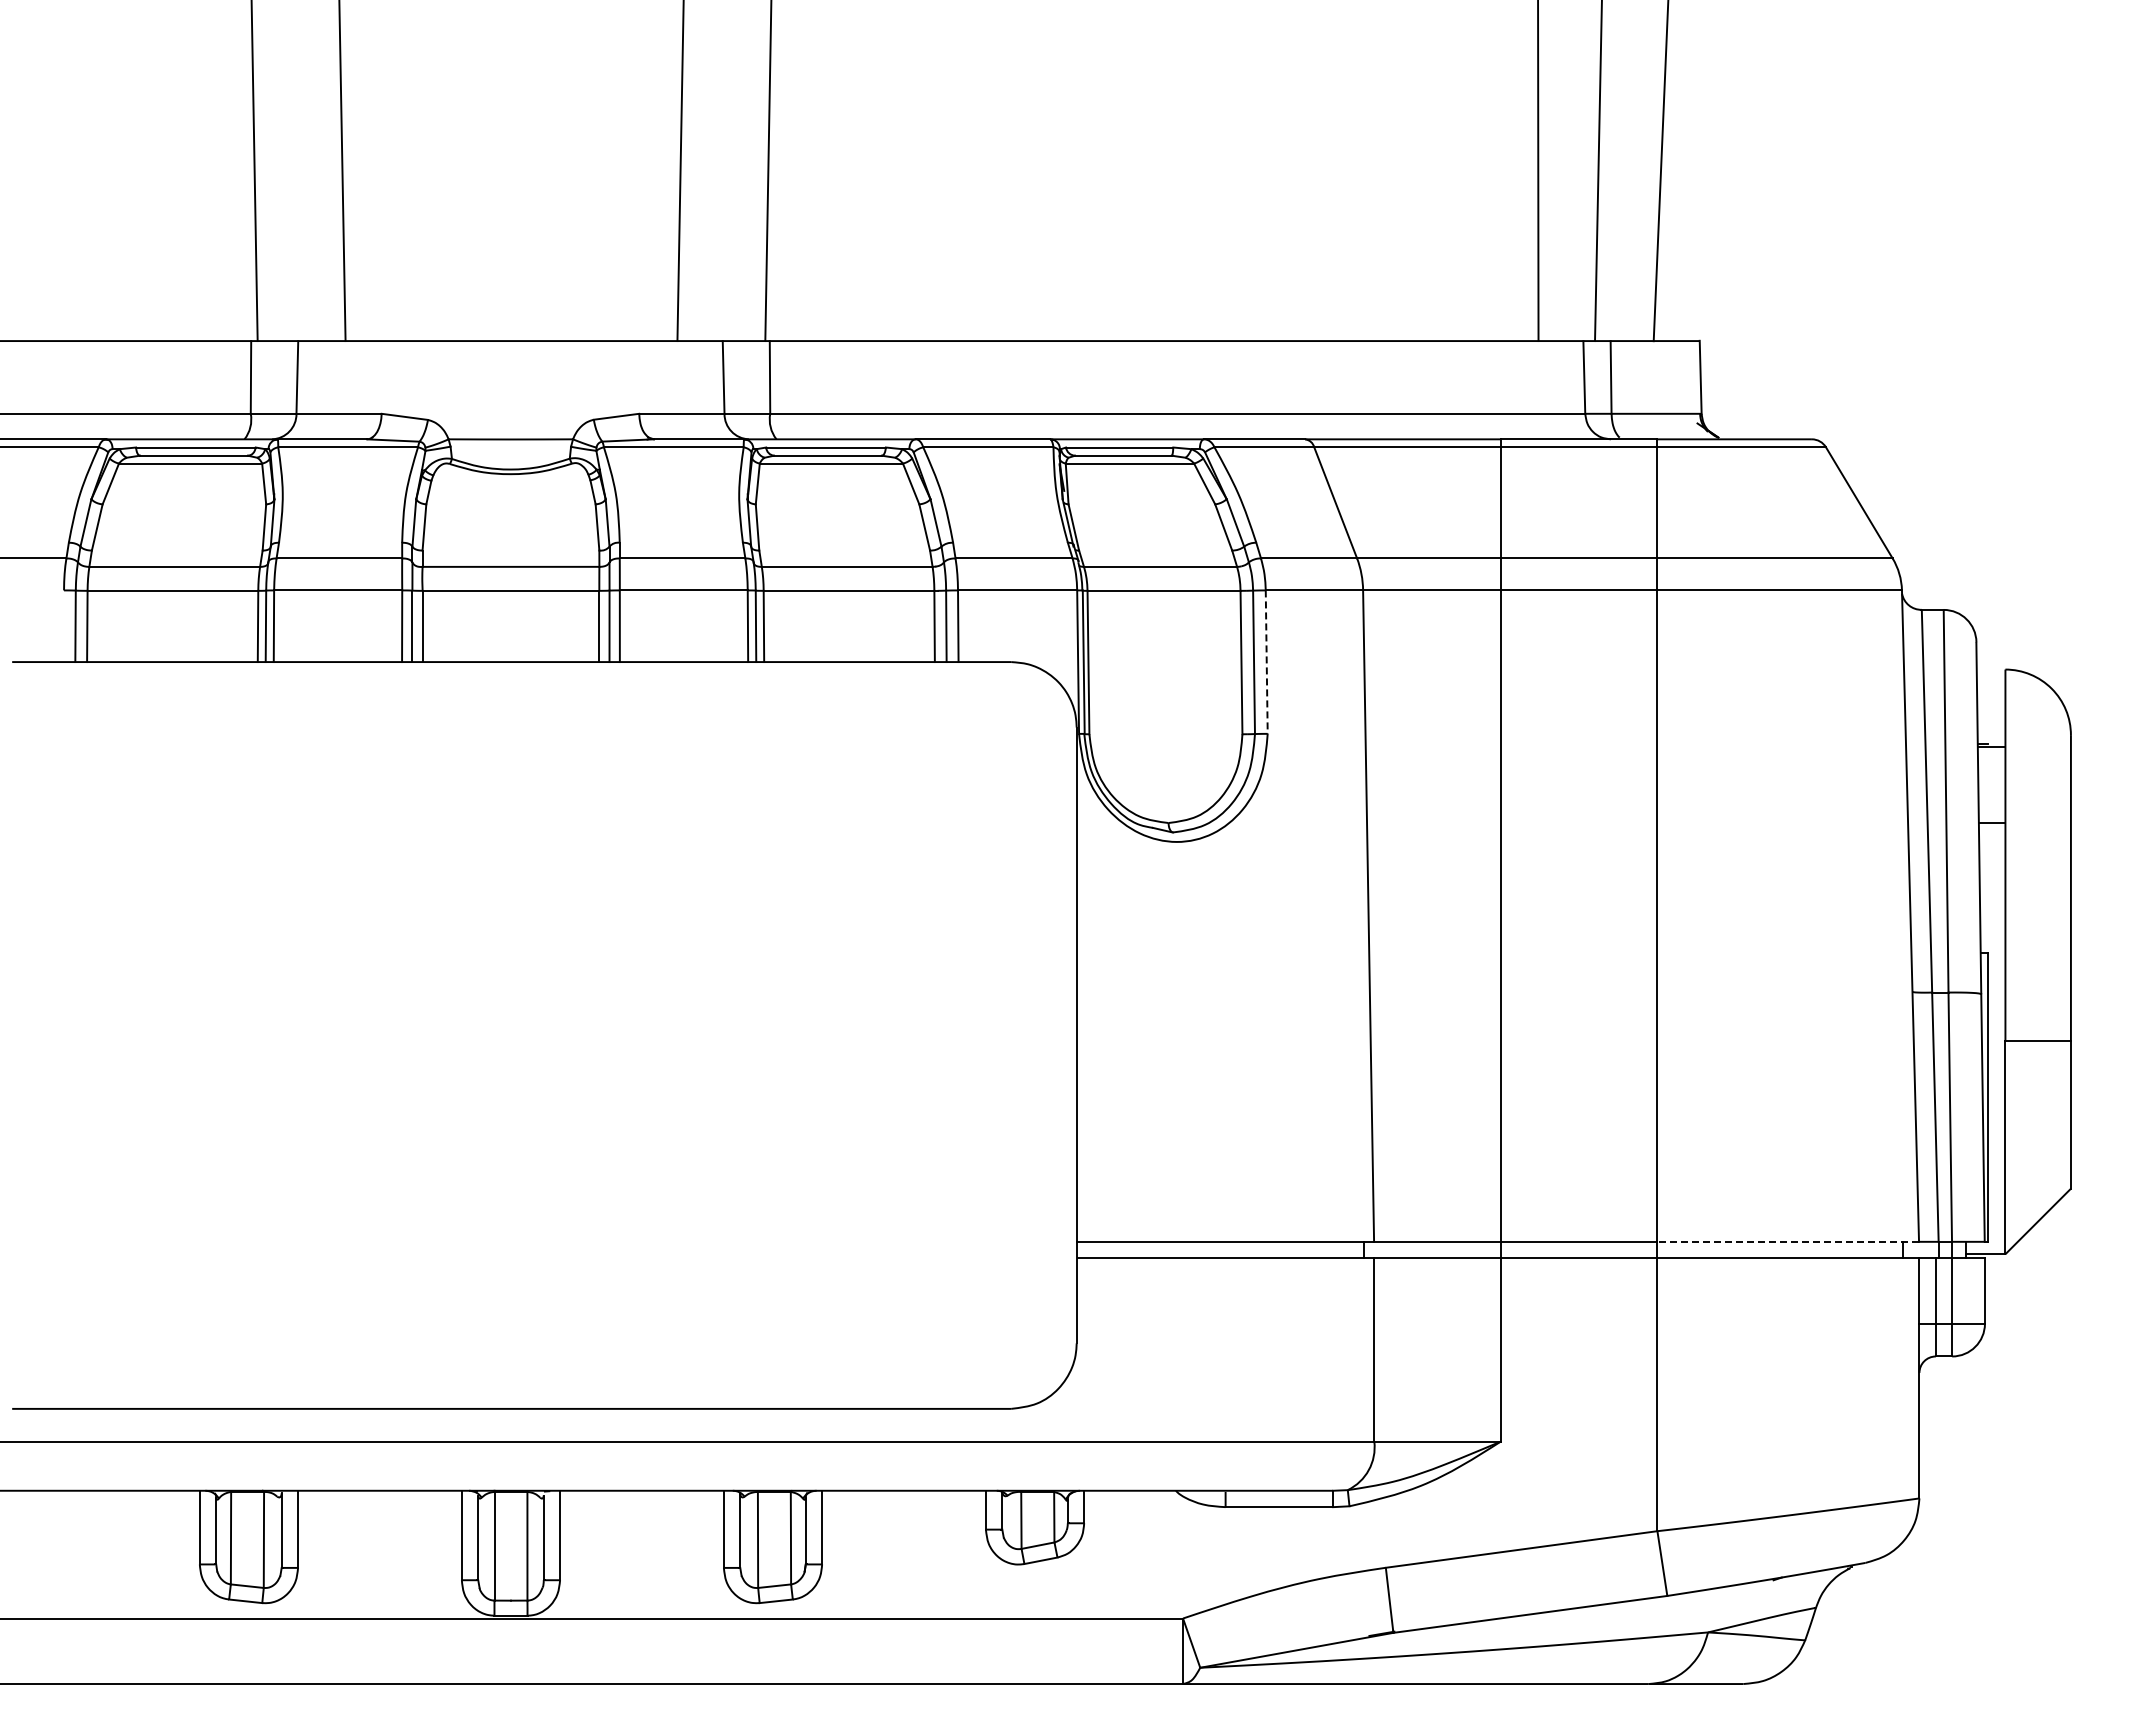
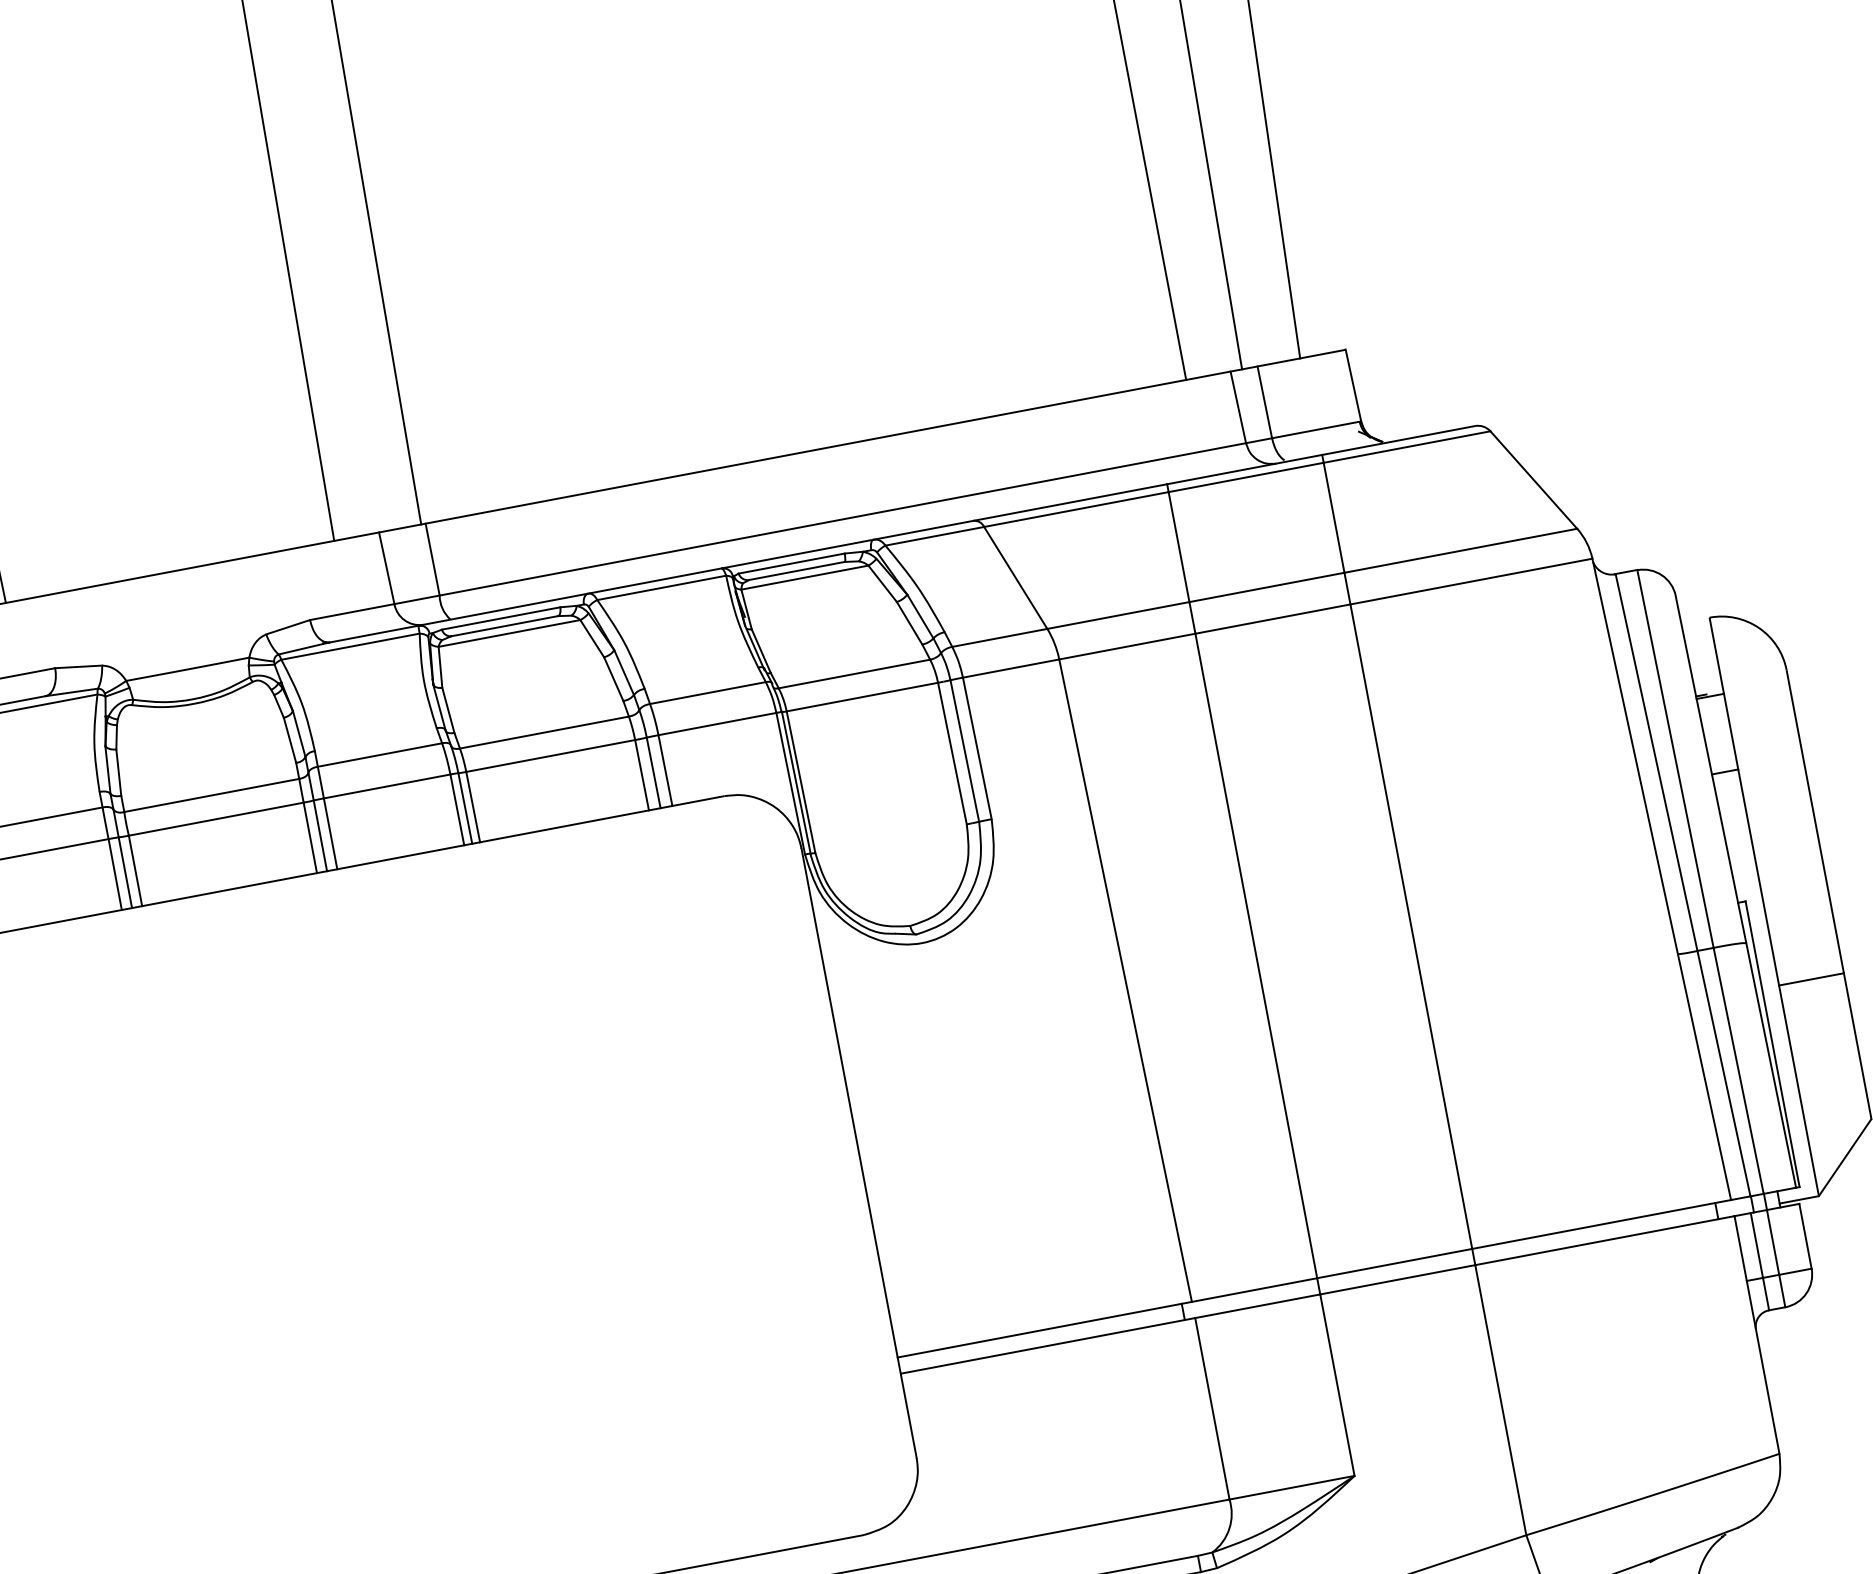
line: (1266, 662) -> (977, 748), dashed -> solid
line: (1788, 1241) -> (1601, 1224), dashed -> solid

